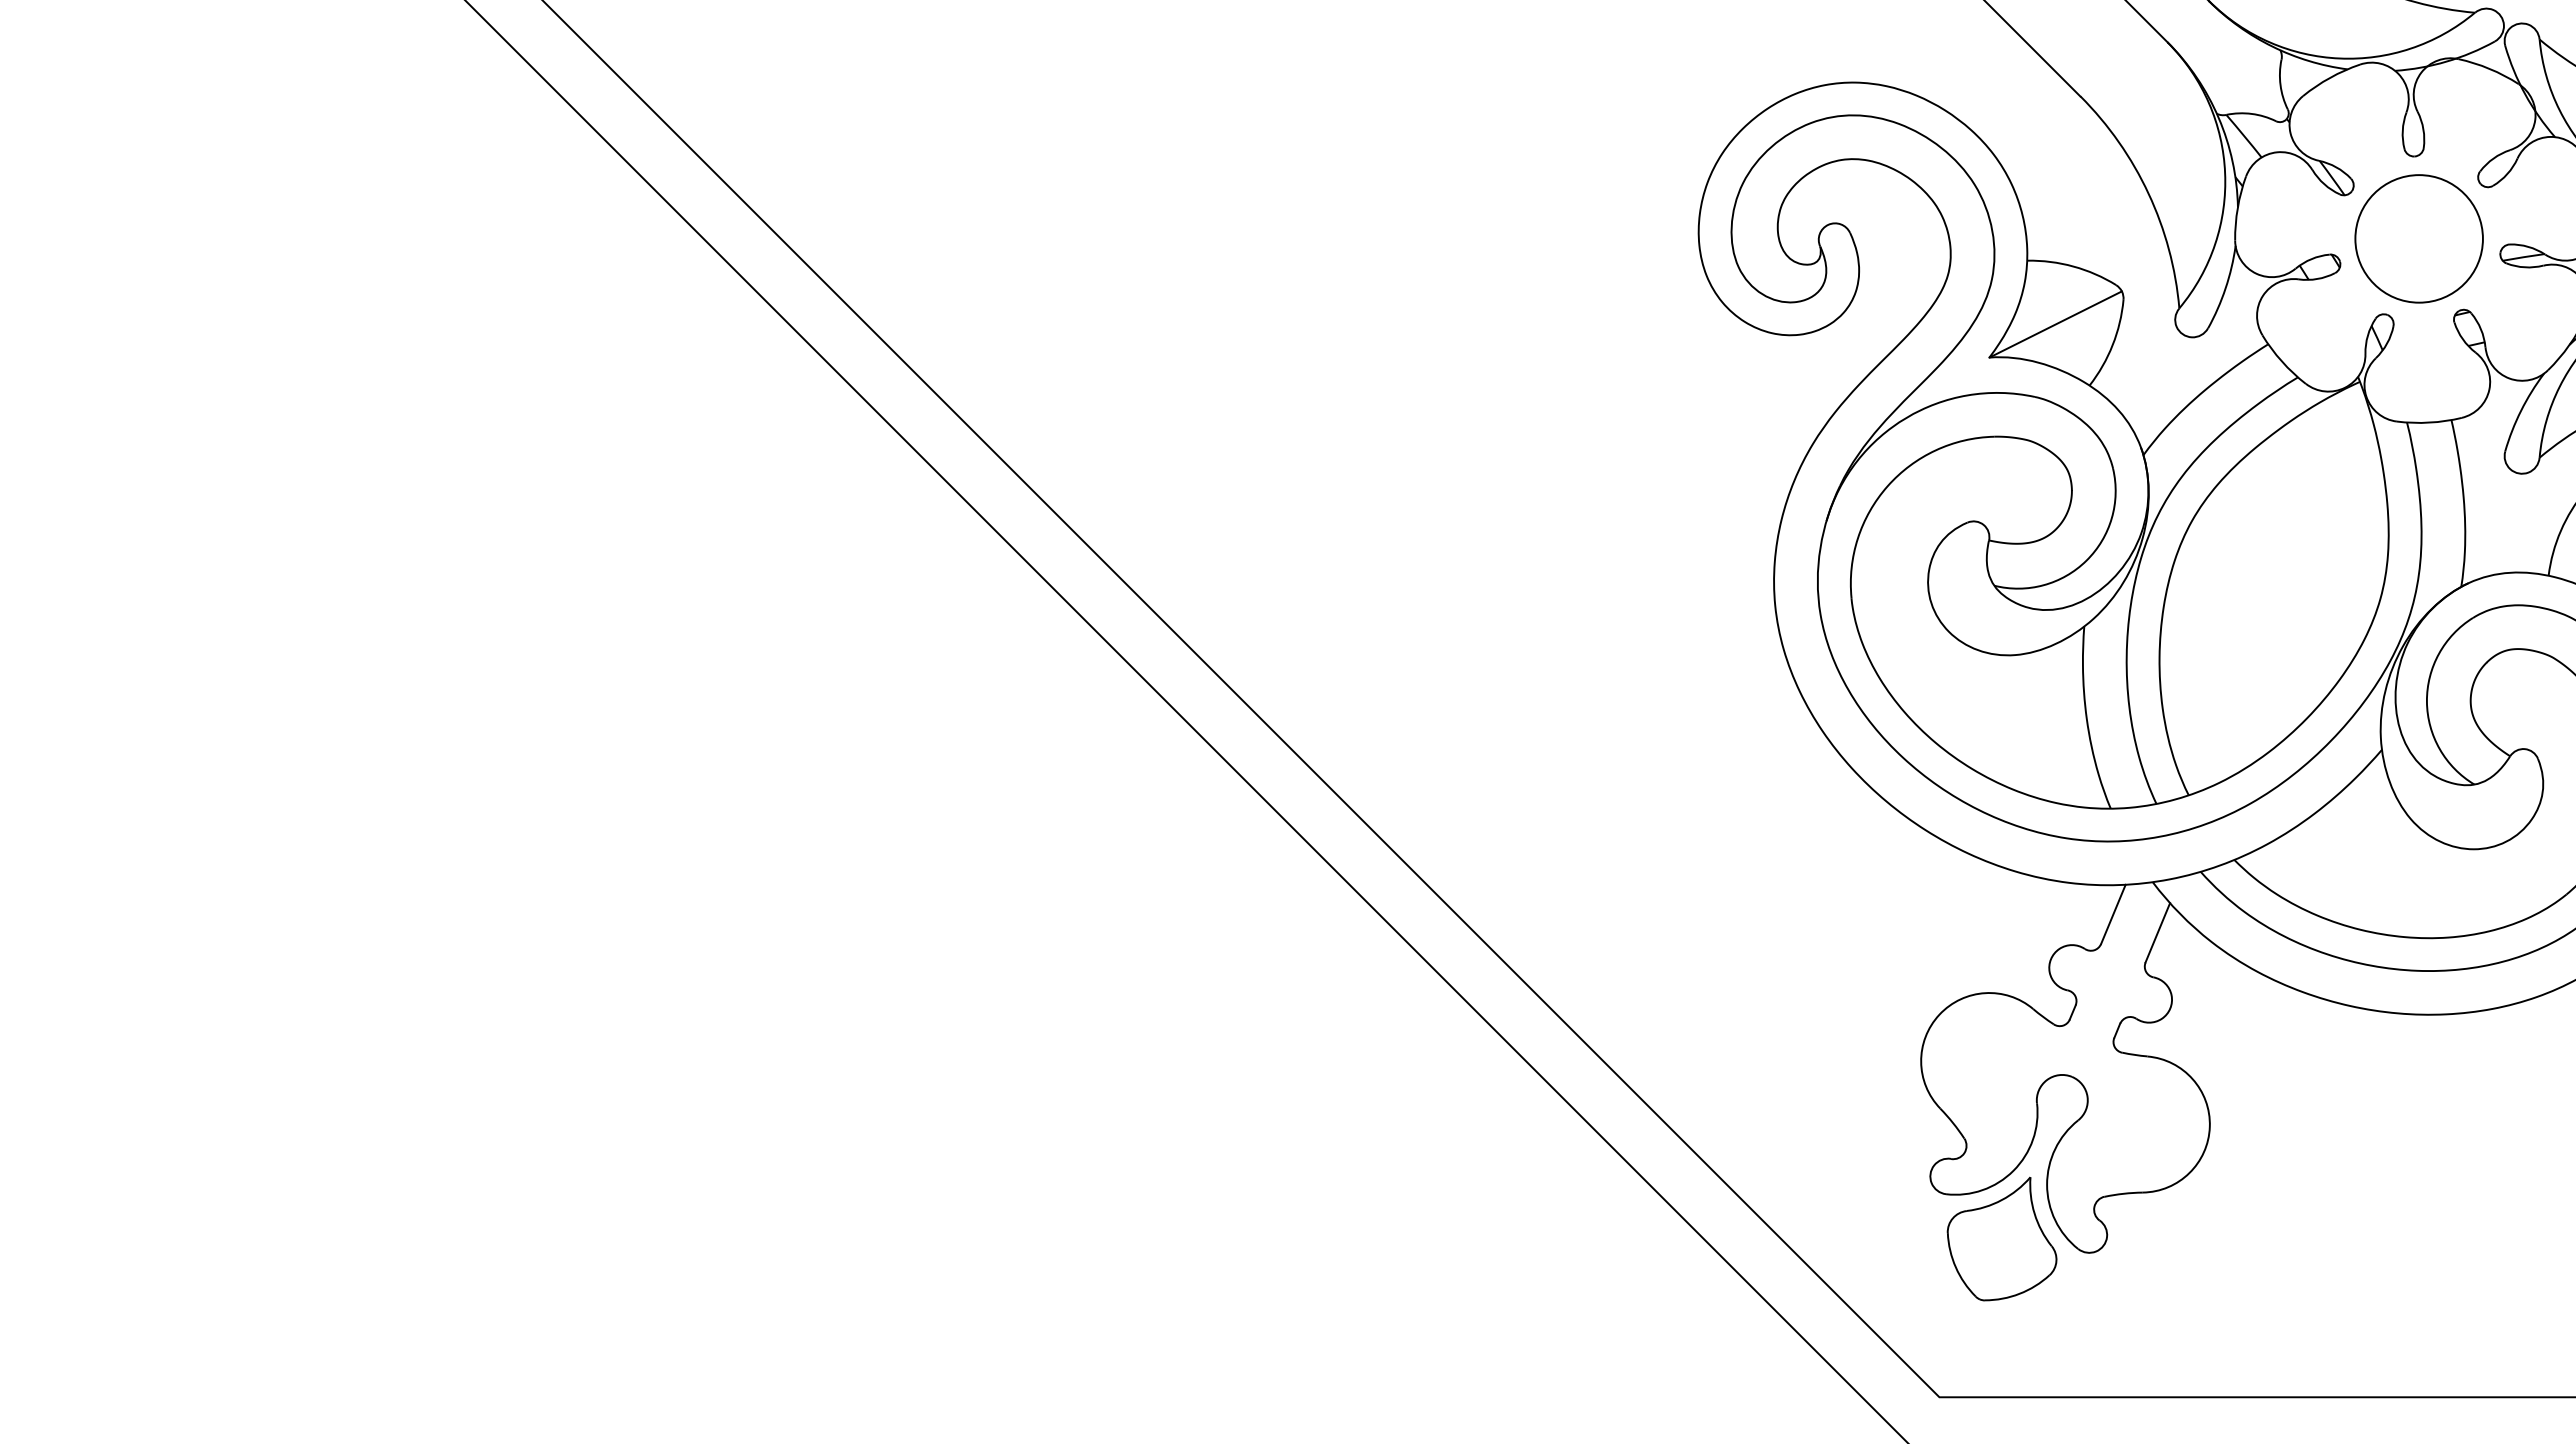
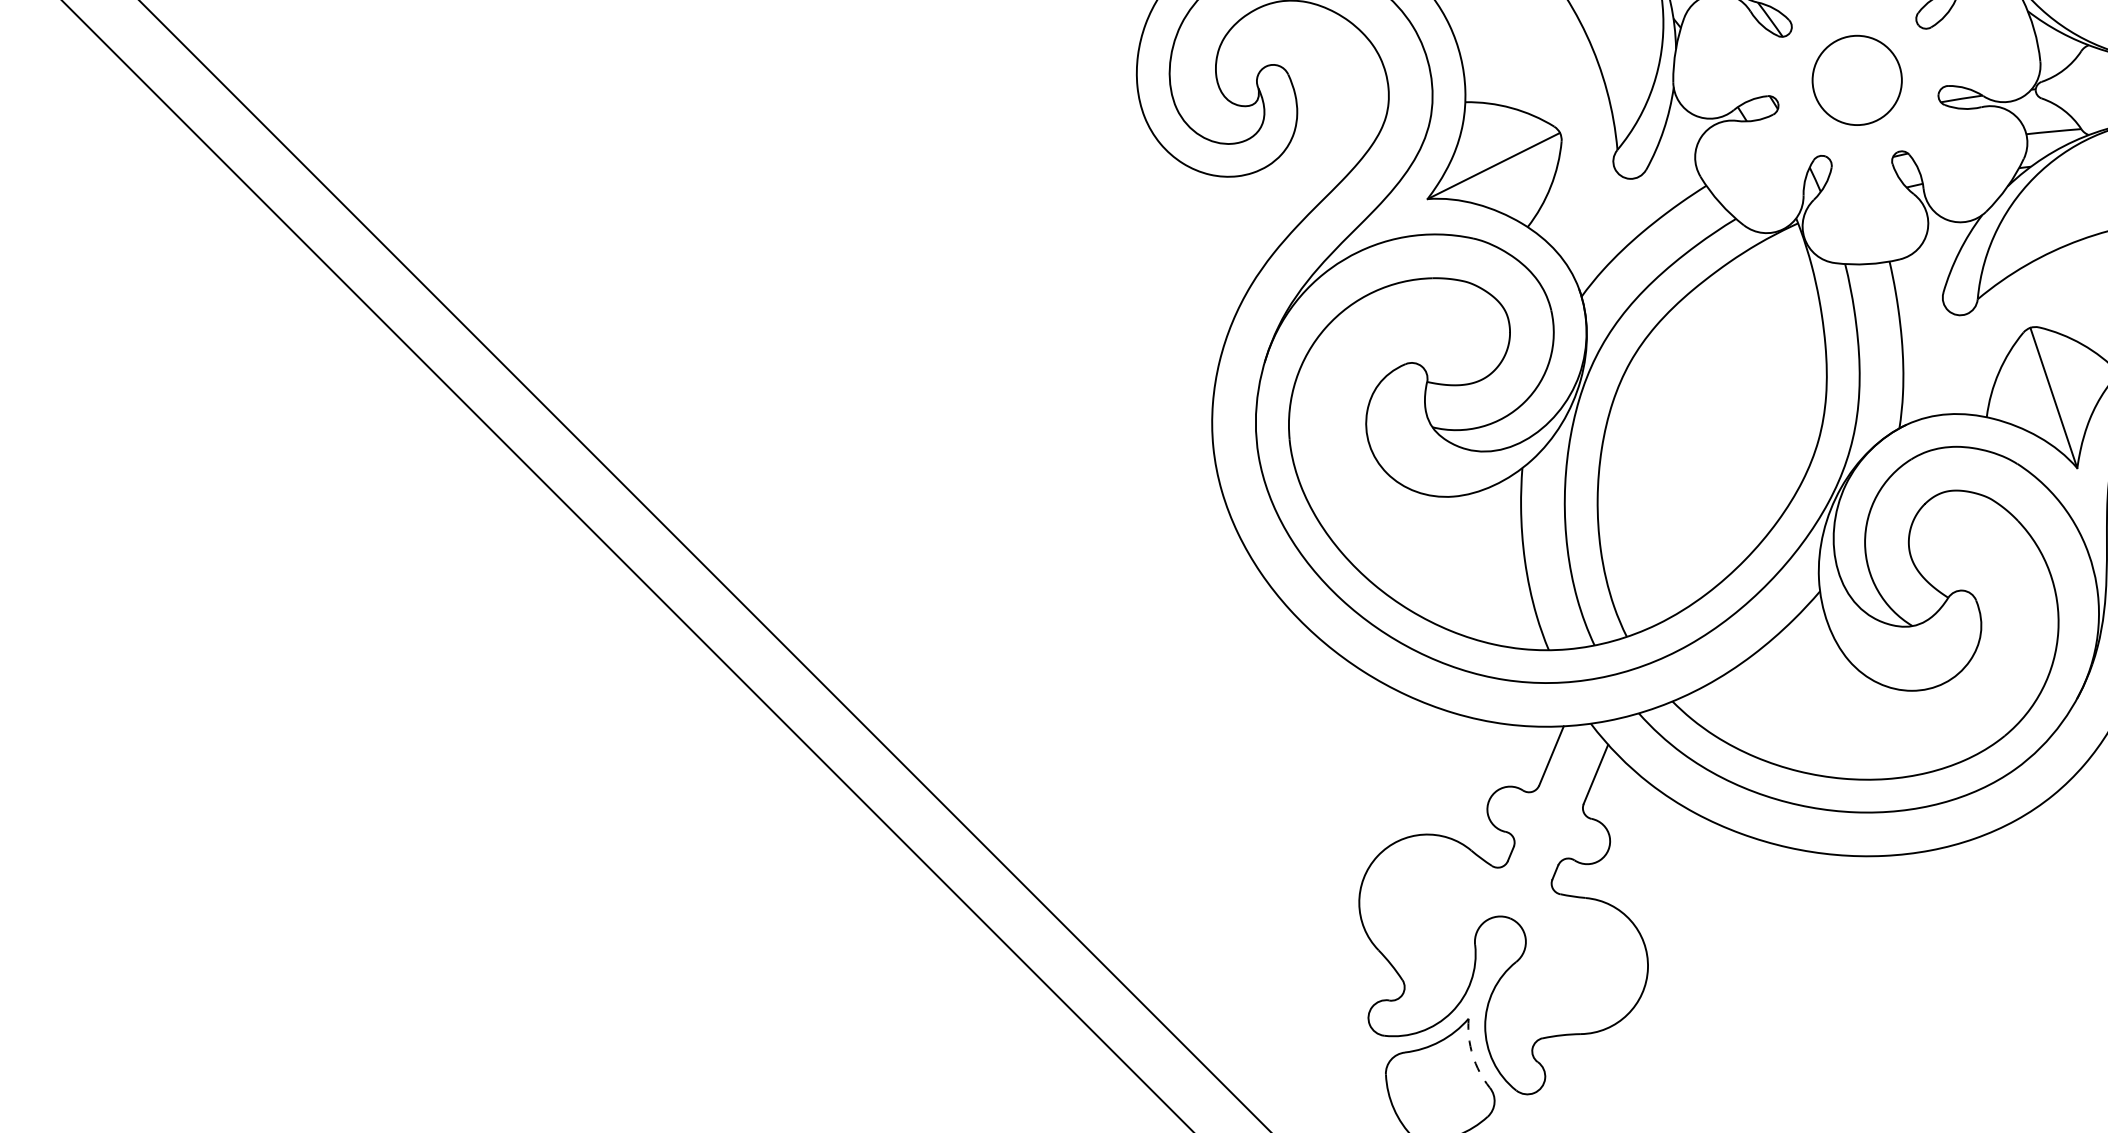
circle: (2418, 238) -> (1856, 80), size x0.7
arc: (2034, 1213) -> (1472, 1055), solid -> dashed

